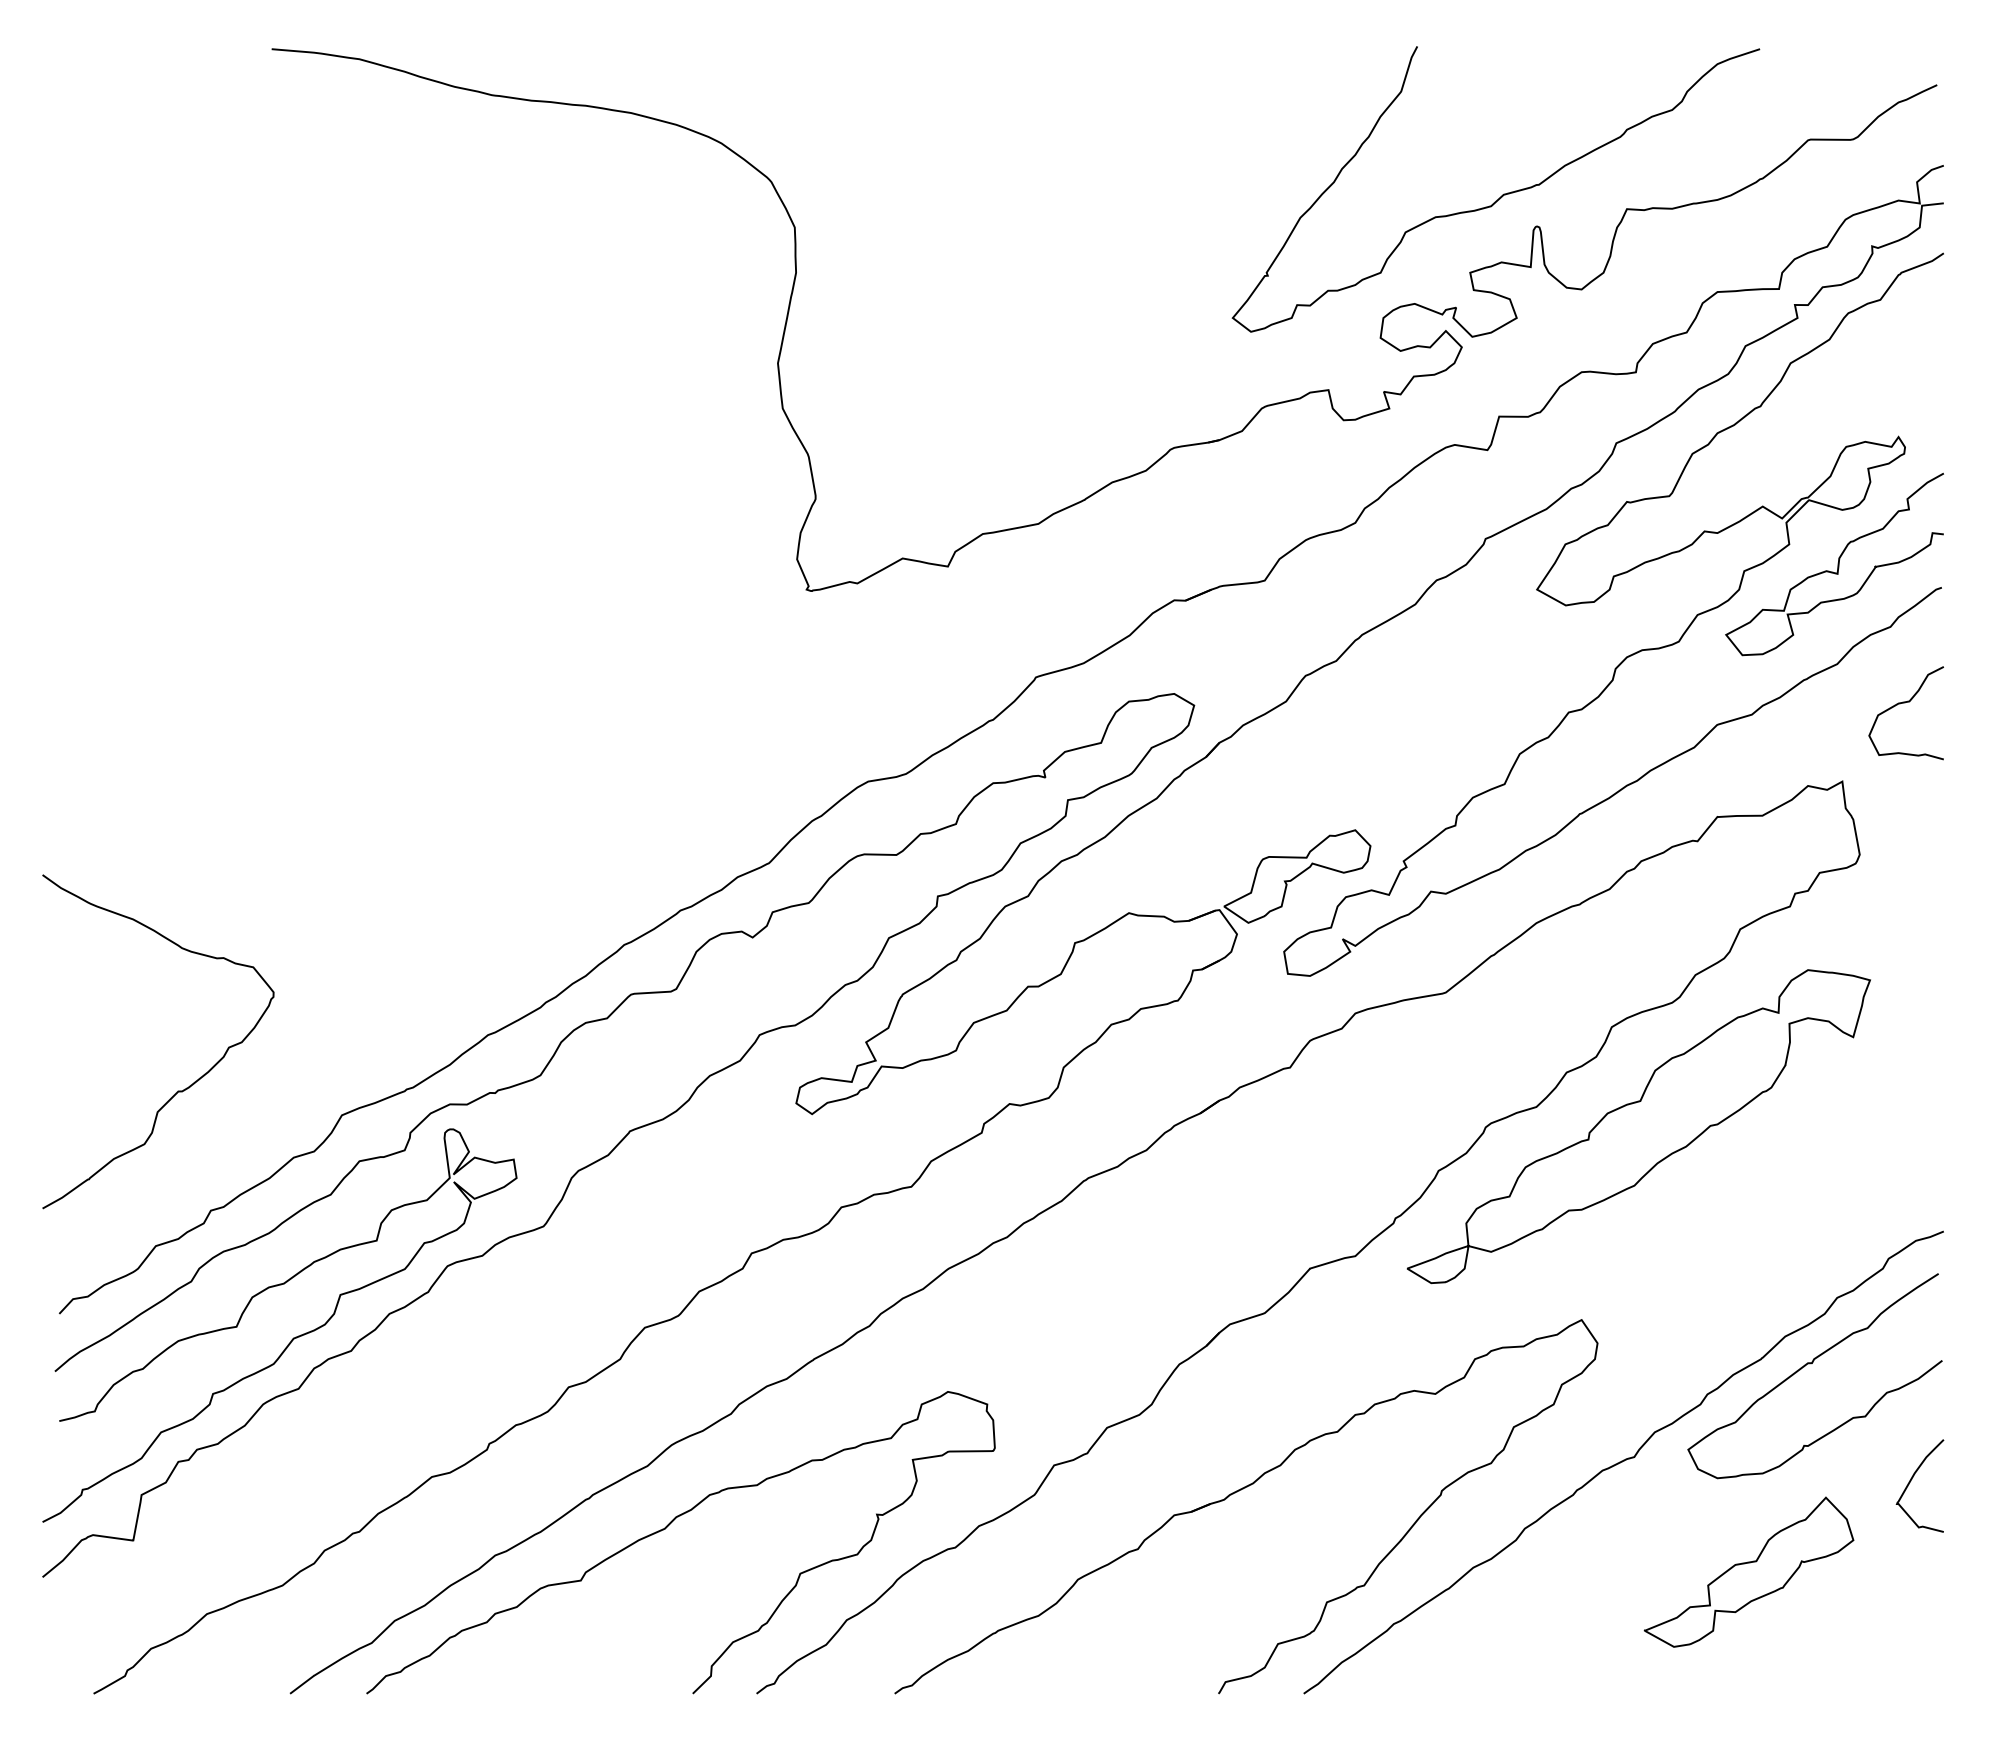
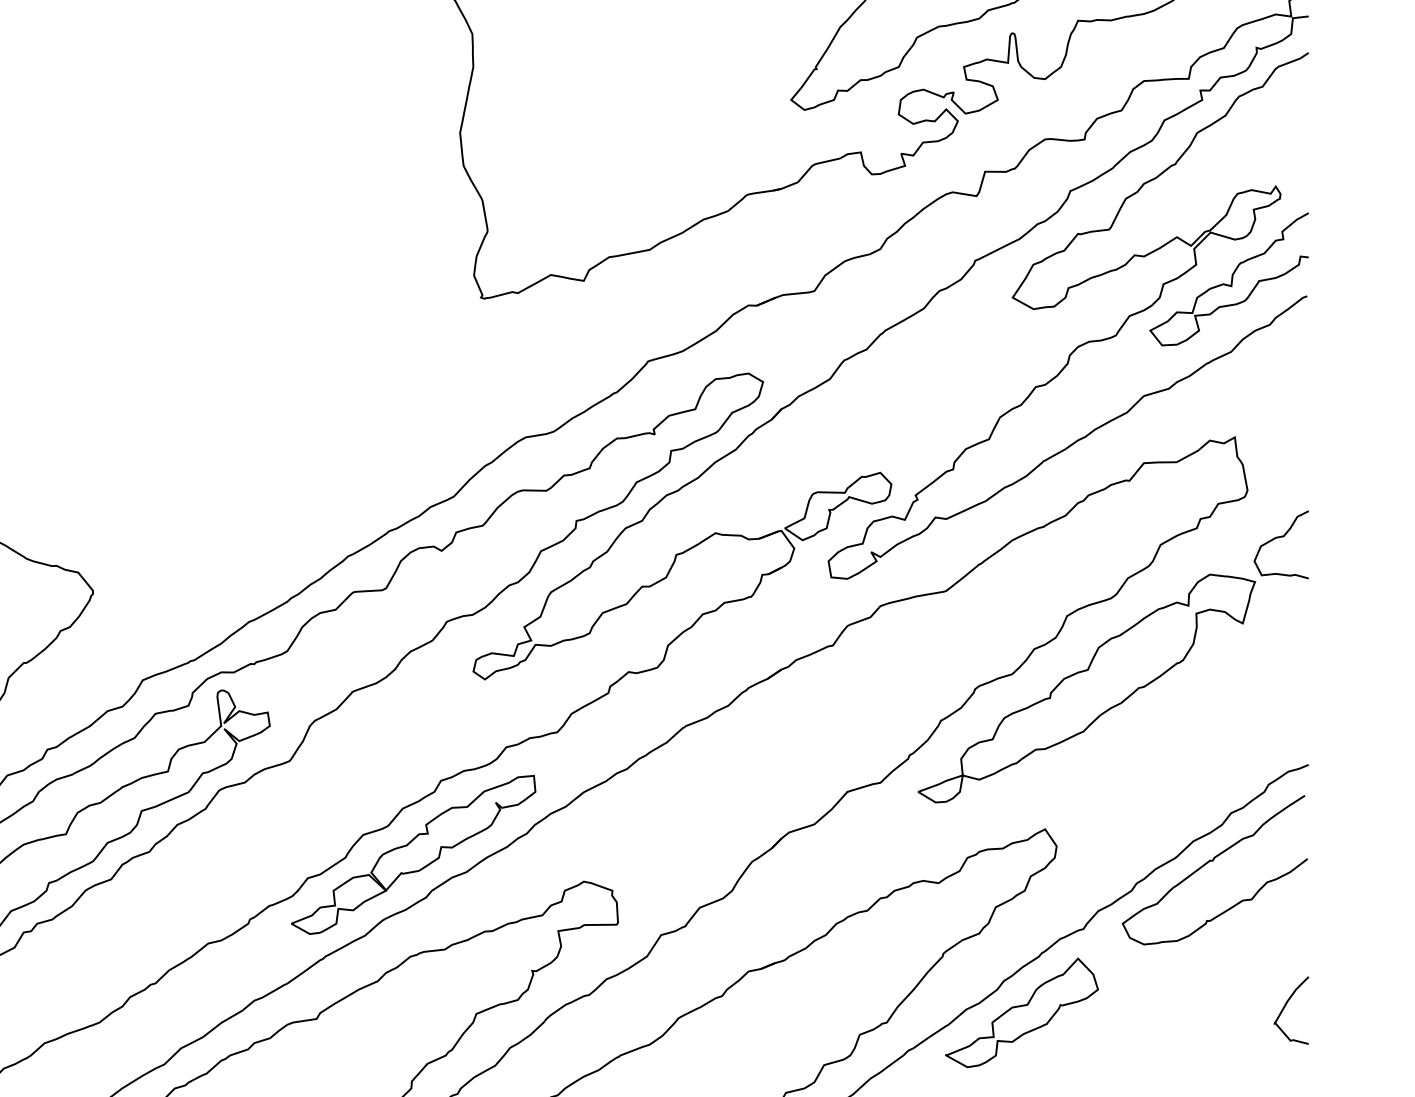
curve: (1905, 703) -> (1280, 537), moved
part: (713, 1354) -> (413, 854), added
curve: (1911, 1481) -> (1285, 1007), moved
part: (1748, 1571) -> (1021, 1012), moved

